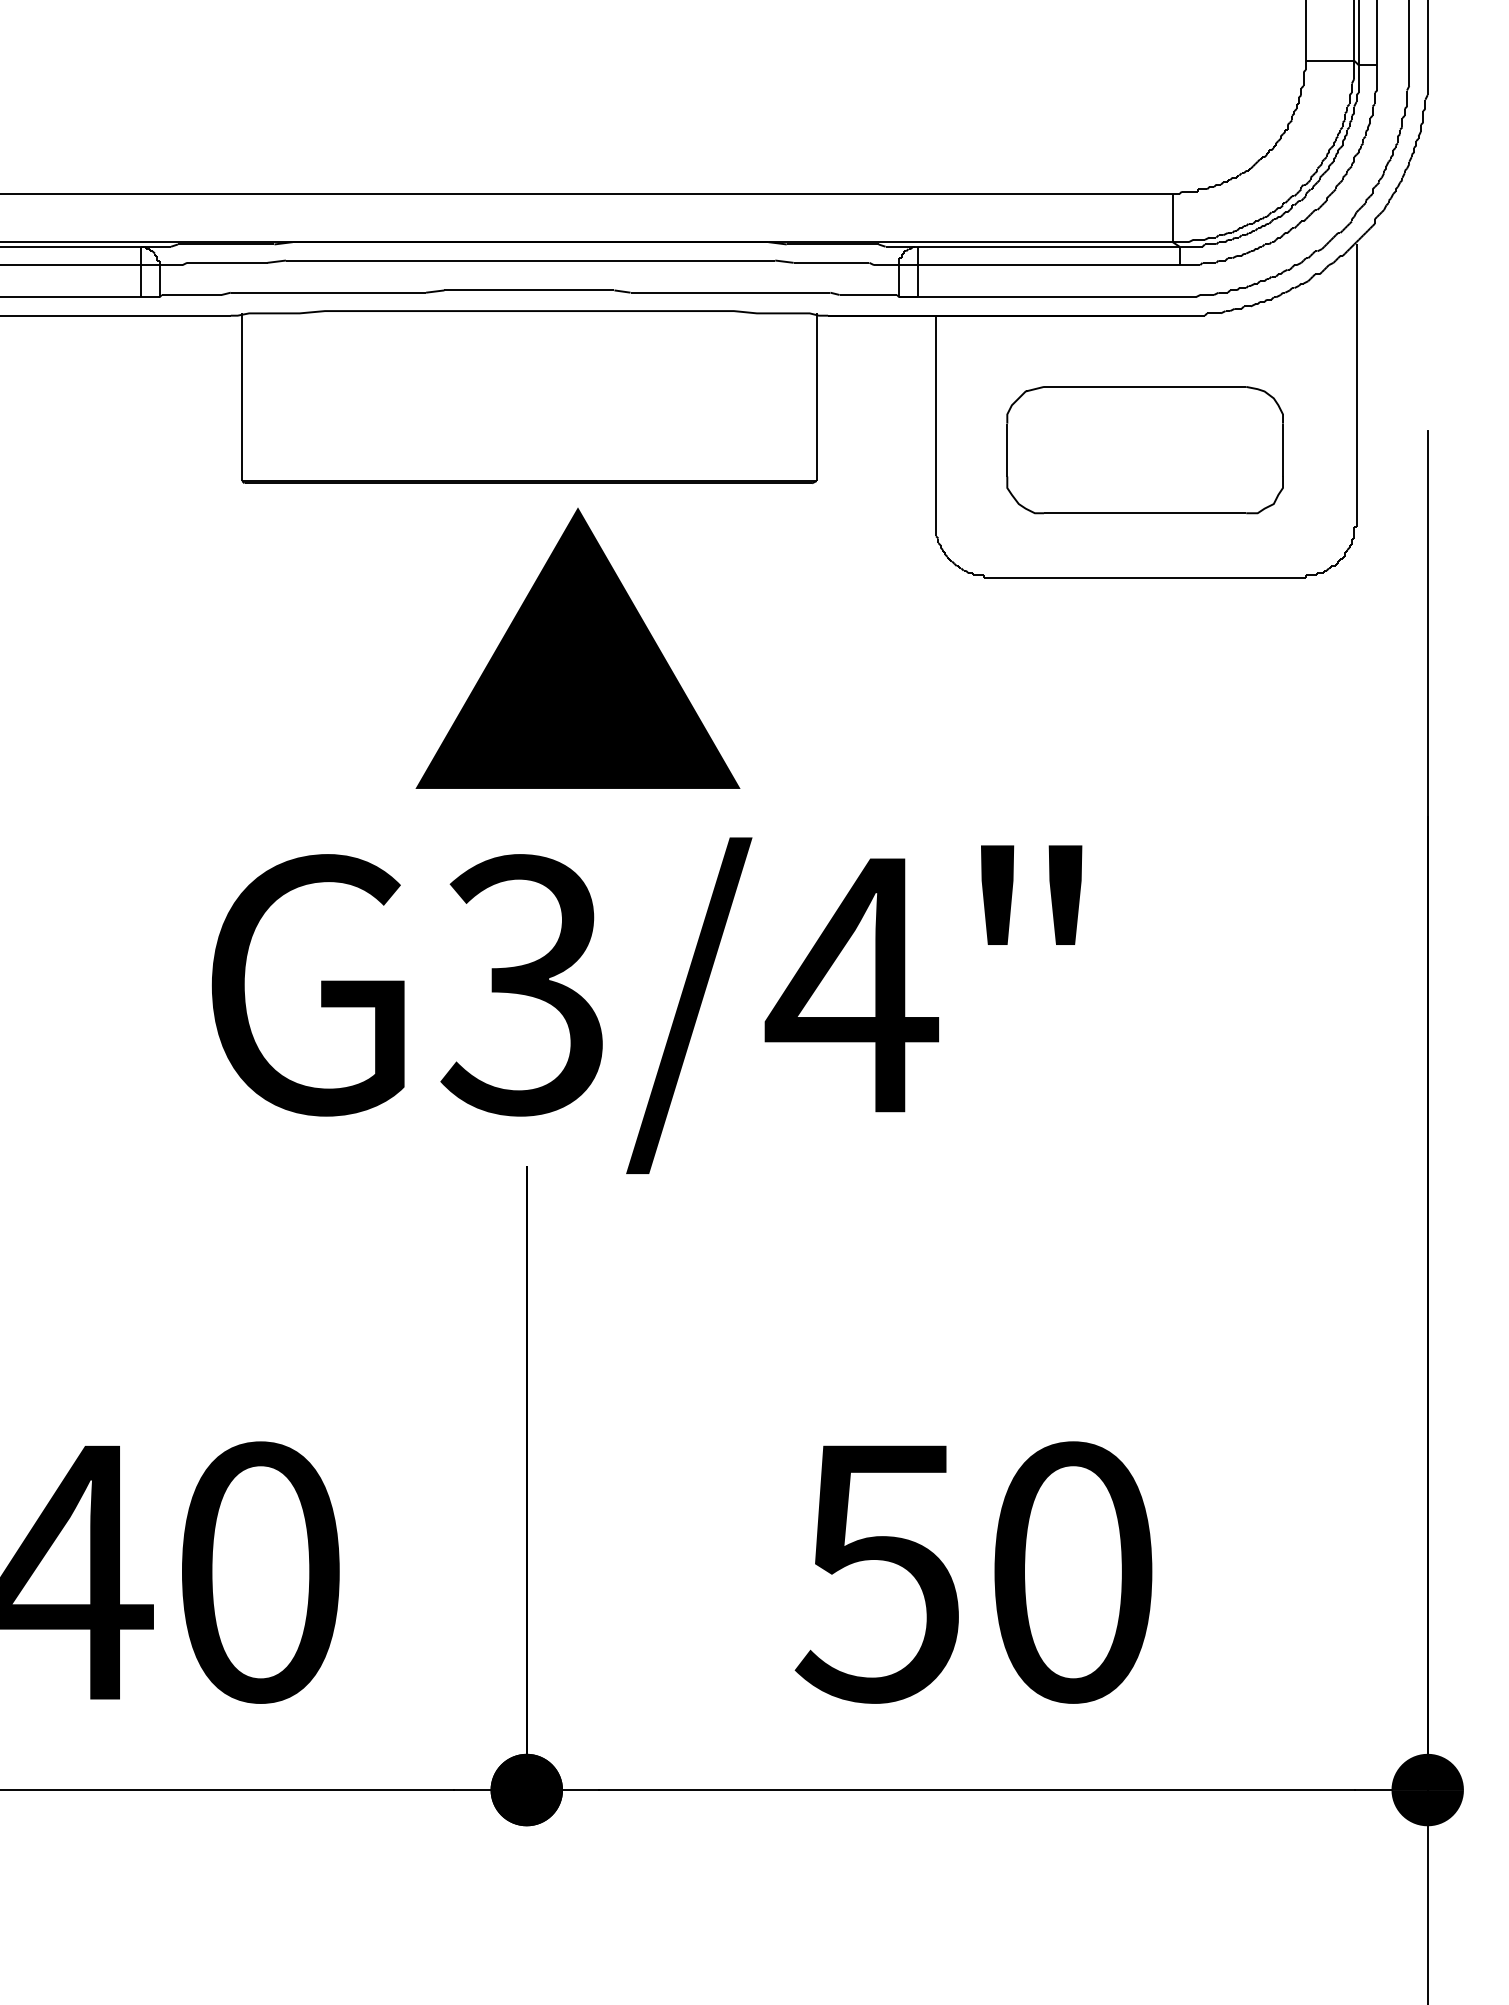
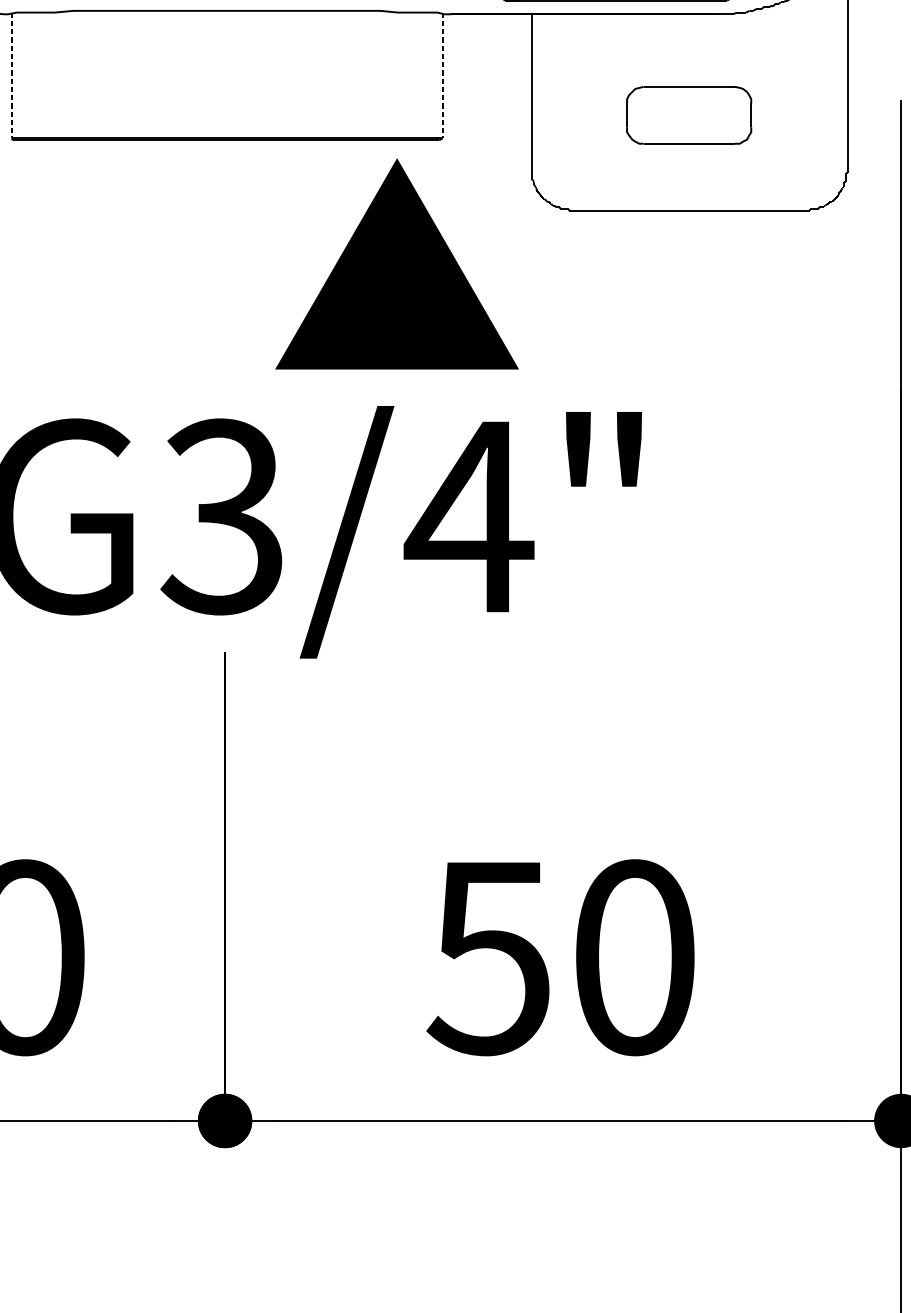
line: (242, 397) -> (11, 75), solid -> dashed
line: (816, 397) -> (442, 75), solid -> dashed
part: (1144, 450) -> (688, 115), size x0.6
text: (577, 647) -> (396, 263), moved

